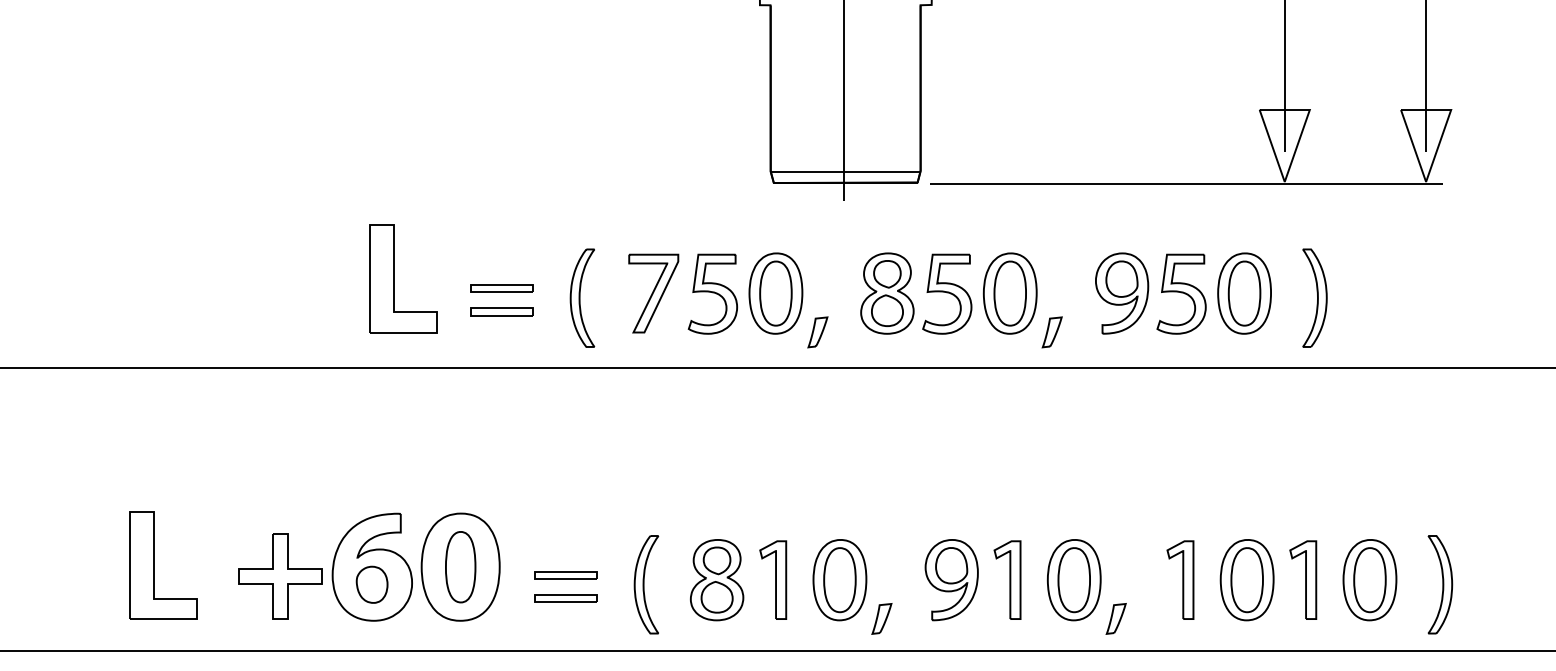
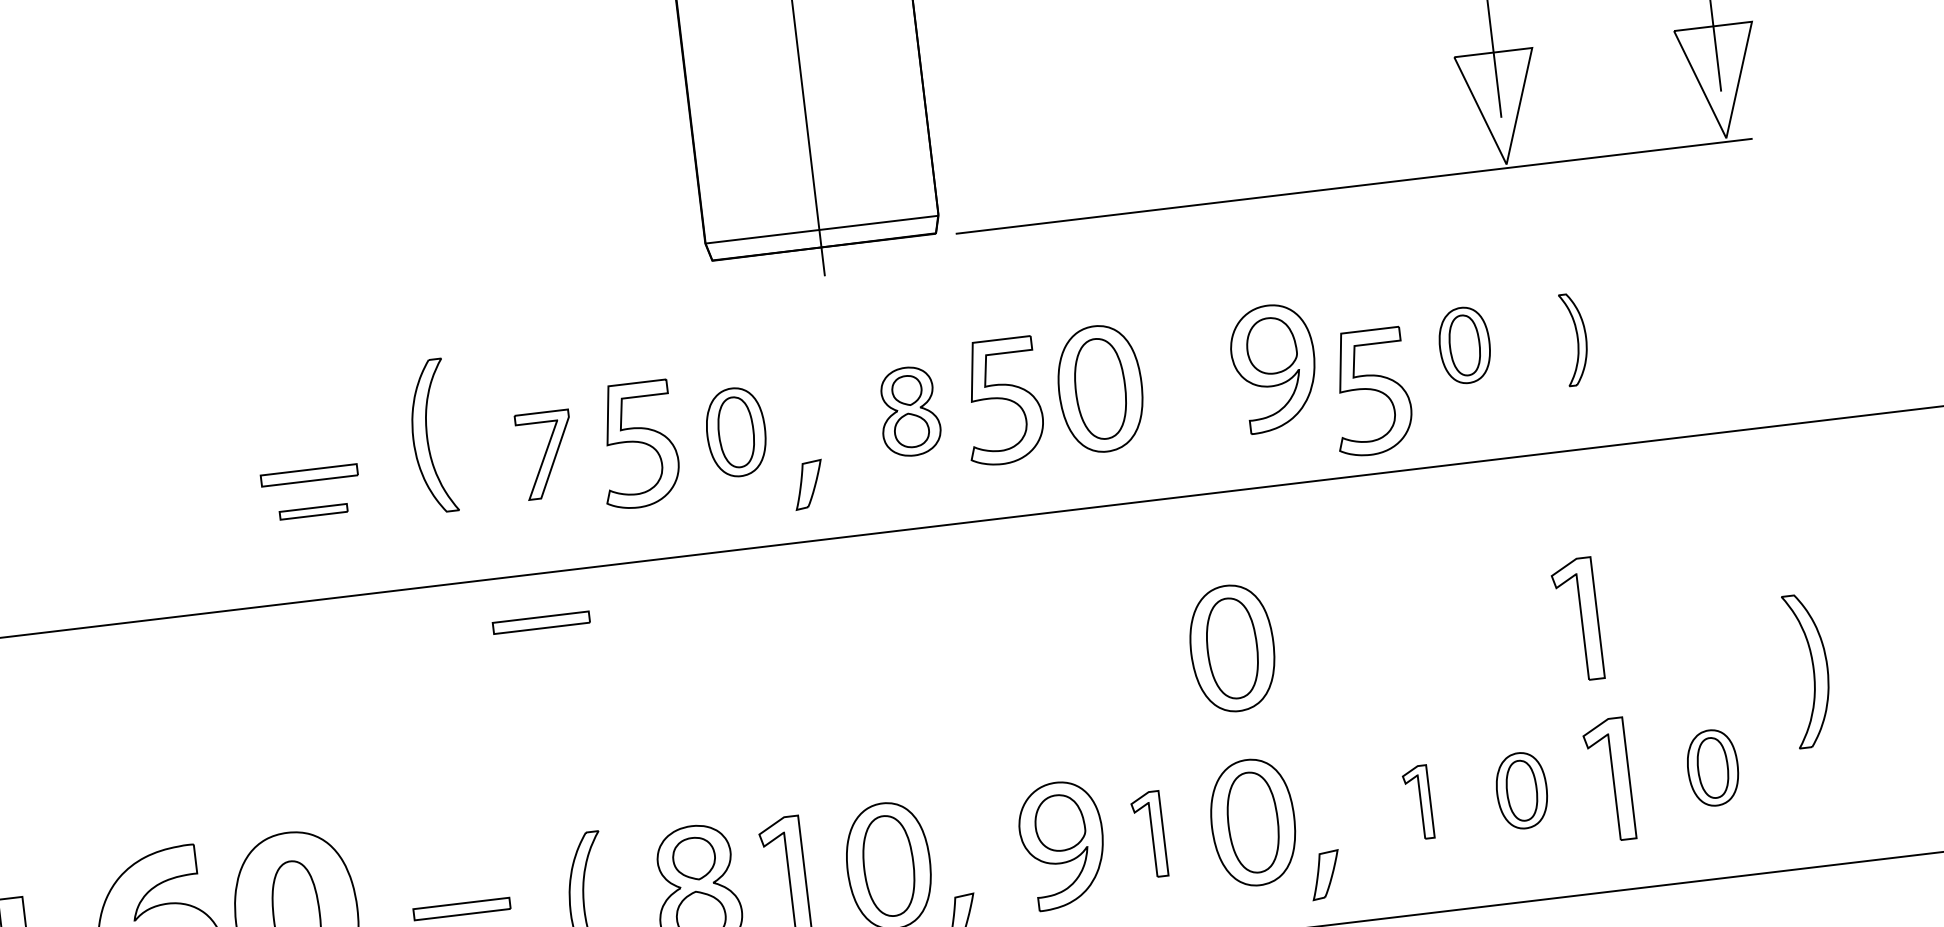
part: (394, 278) -> (140, 479), removed
part: (653, 293) -> (545, 454), size x0.7
part: (775, 293) -> (735, 432), size x0.7
part: (887, 293) -> (909, 411), size x0.7
part: (1181, 293) -> (1370, 391), moved
part: (1244, 293) -> (1464, 345), size x0.6
part: (582, 297) -> (431, 435), moved
part: (1314, 297) -> (1574, 338), size x0.6
part: (501, 311) -> (312, 511), size x0.7
part: (1051, 332) -> (1171, 441), removed
part: (637, 399) -> (540, 622), added
part: (1073, 468) -> (1231, 649), added
part: (1295, 475) -> (1577, 618), added
part: (1007, 579) -> (1149, 833), size x0.7
part: (1180, 579) -> (1418, 801), size x0.6
part: (1246, 580) -> (1521, 791), size x0.6
part: (1369, 580) -> (1712, 768), size x0.6
part: (1440, 584) -> (1809, 670), moved

